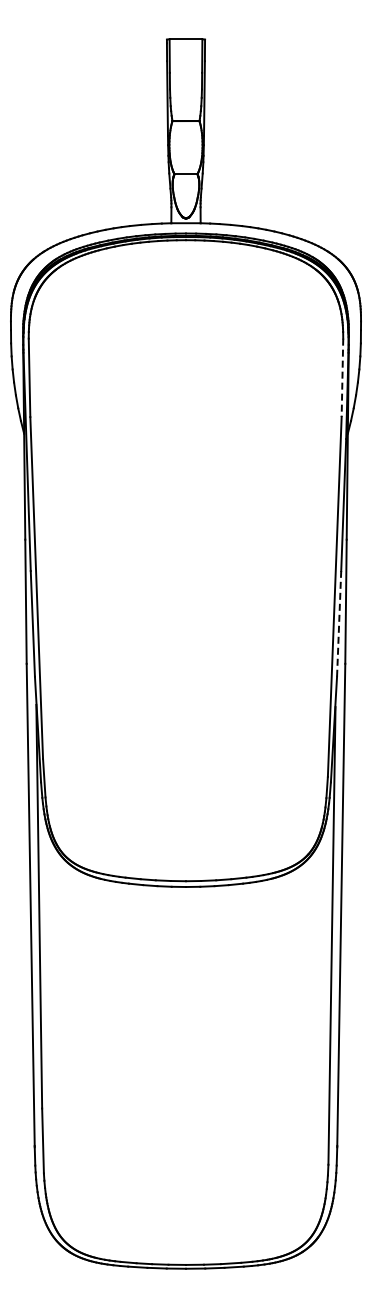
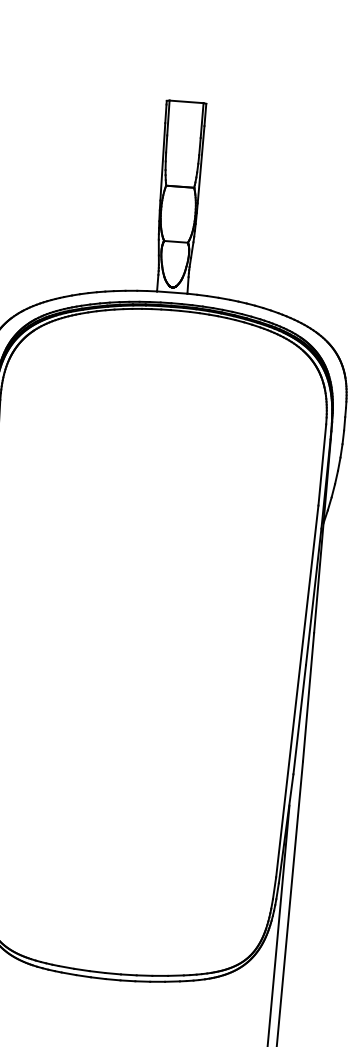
line: (342, 378) -> (322, 465), dashed -> solid
line: (339, 623) -> (300, 719), dashed -> solid

